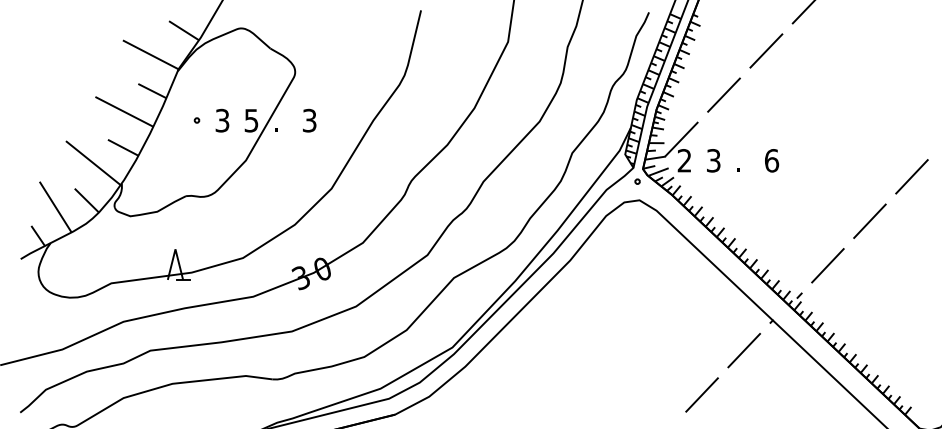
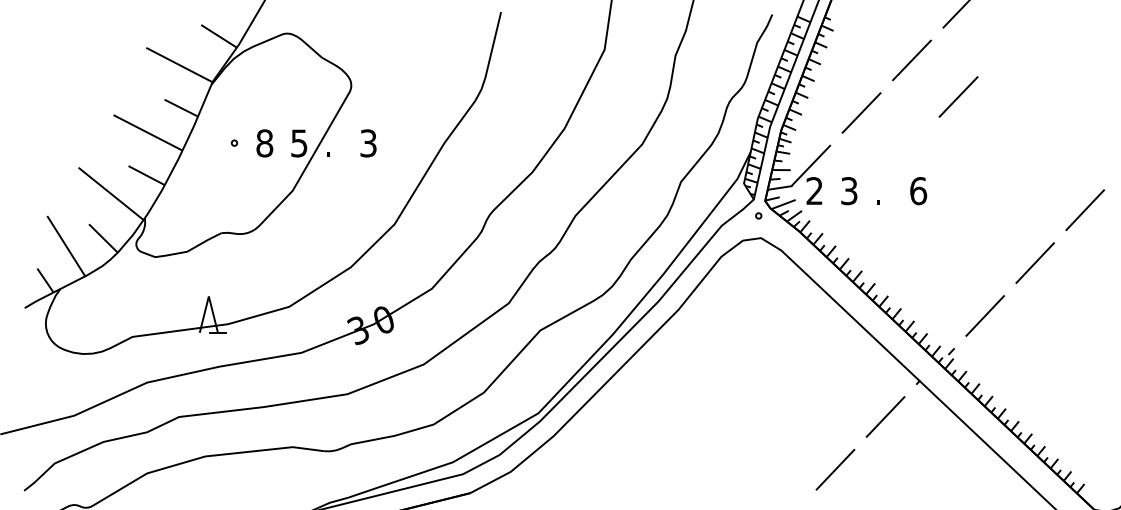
line: (805, 81) -> (958, 96), added
text: (222, 120) -> (264, 143), 3 -> 8

